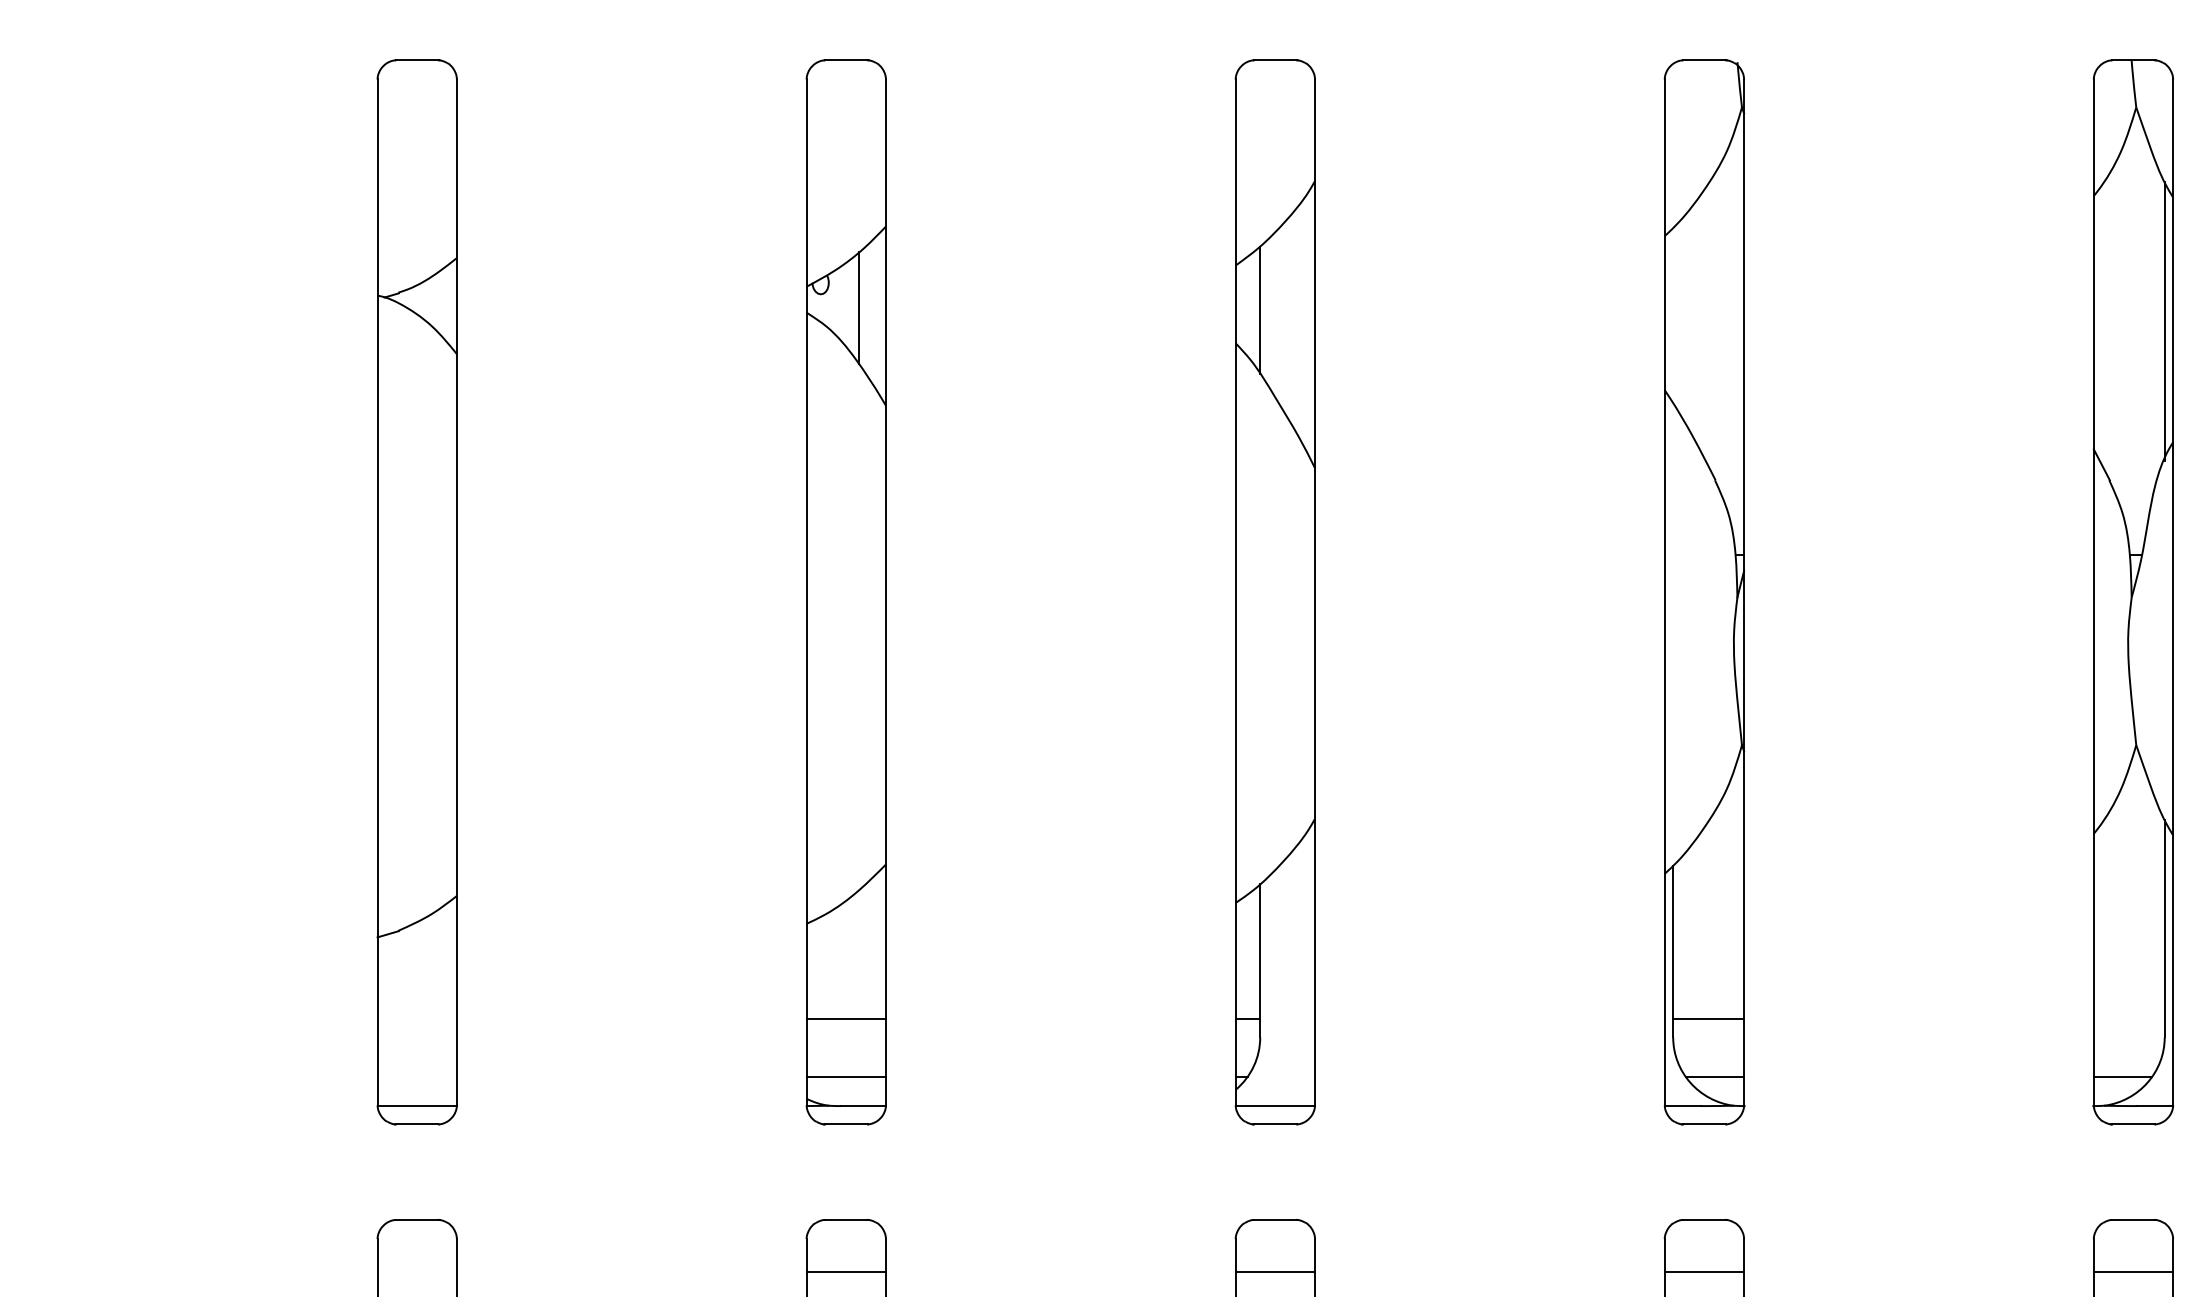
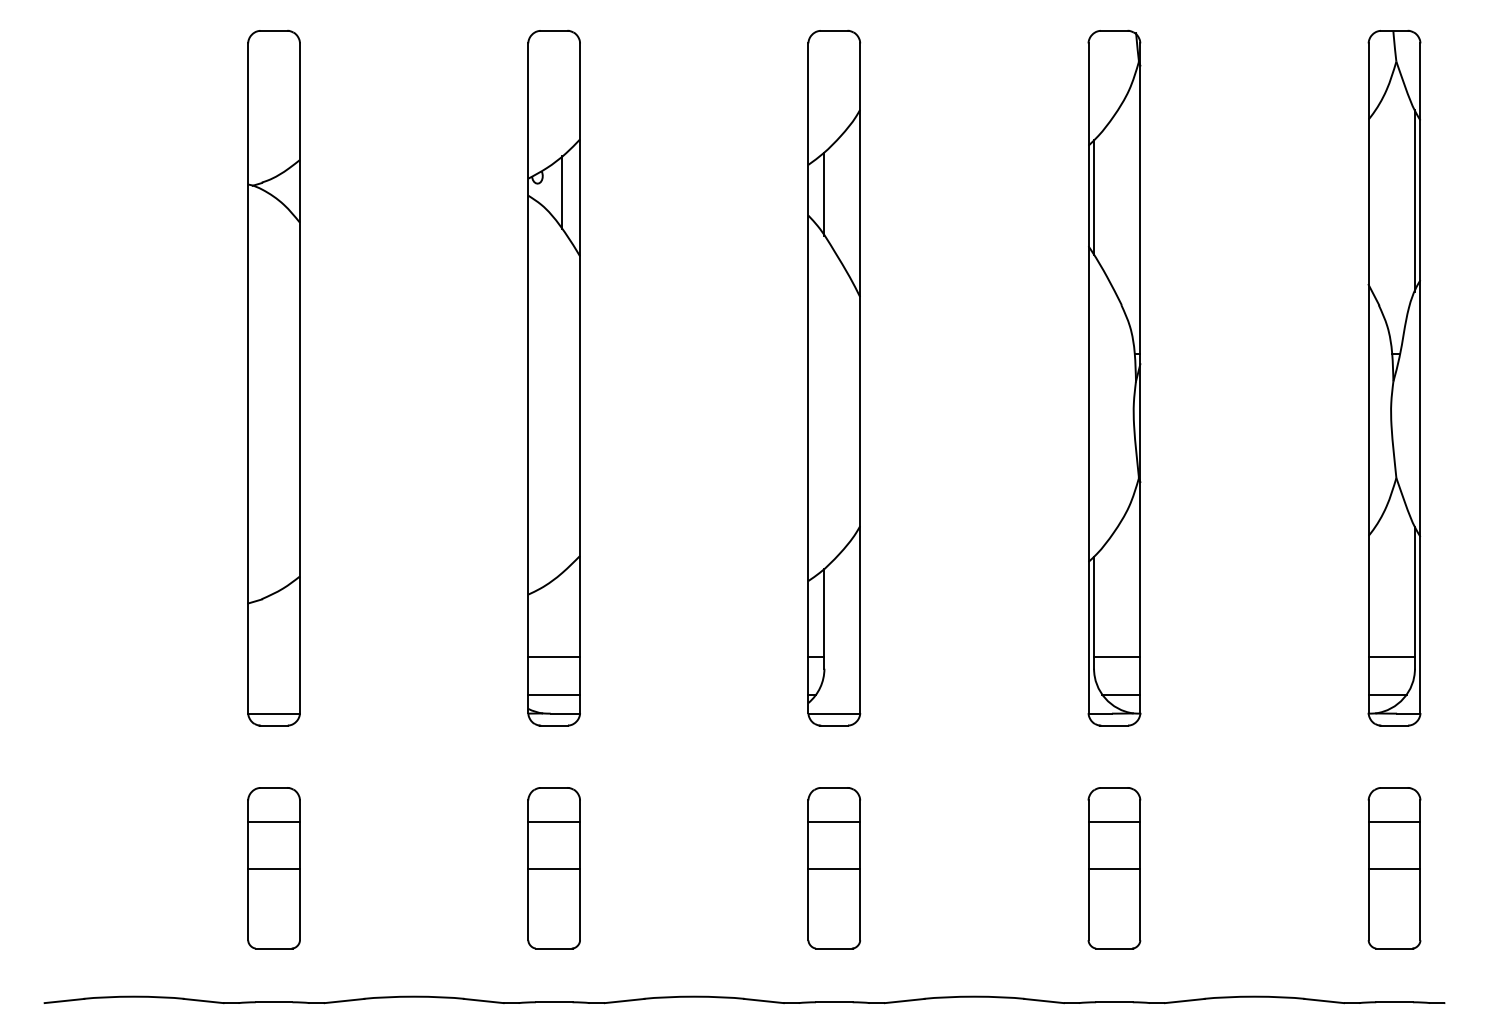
line: (1673, 315) -> (1094, 197), added
line: (2128, 1018) -> (1391, 656), added
line: (416, 1271) -> (273, 821), added

